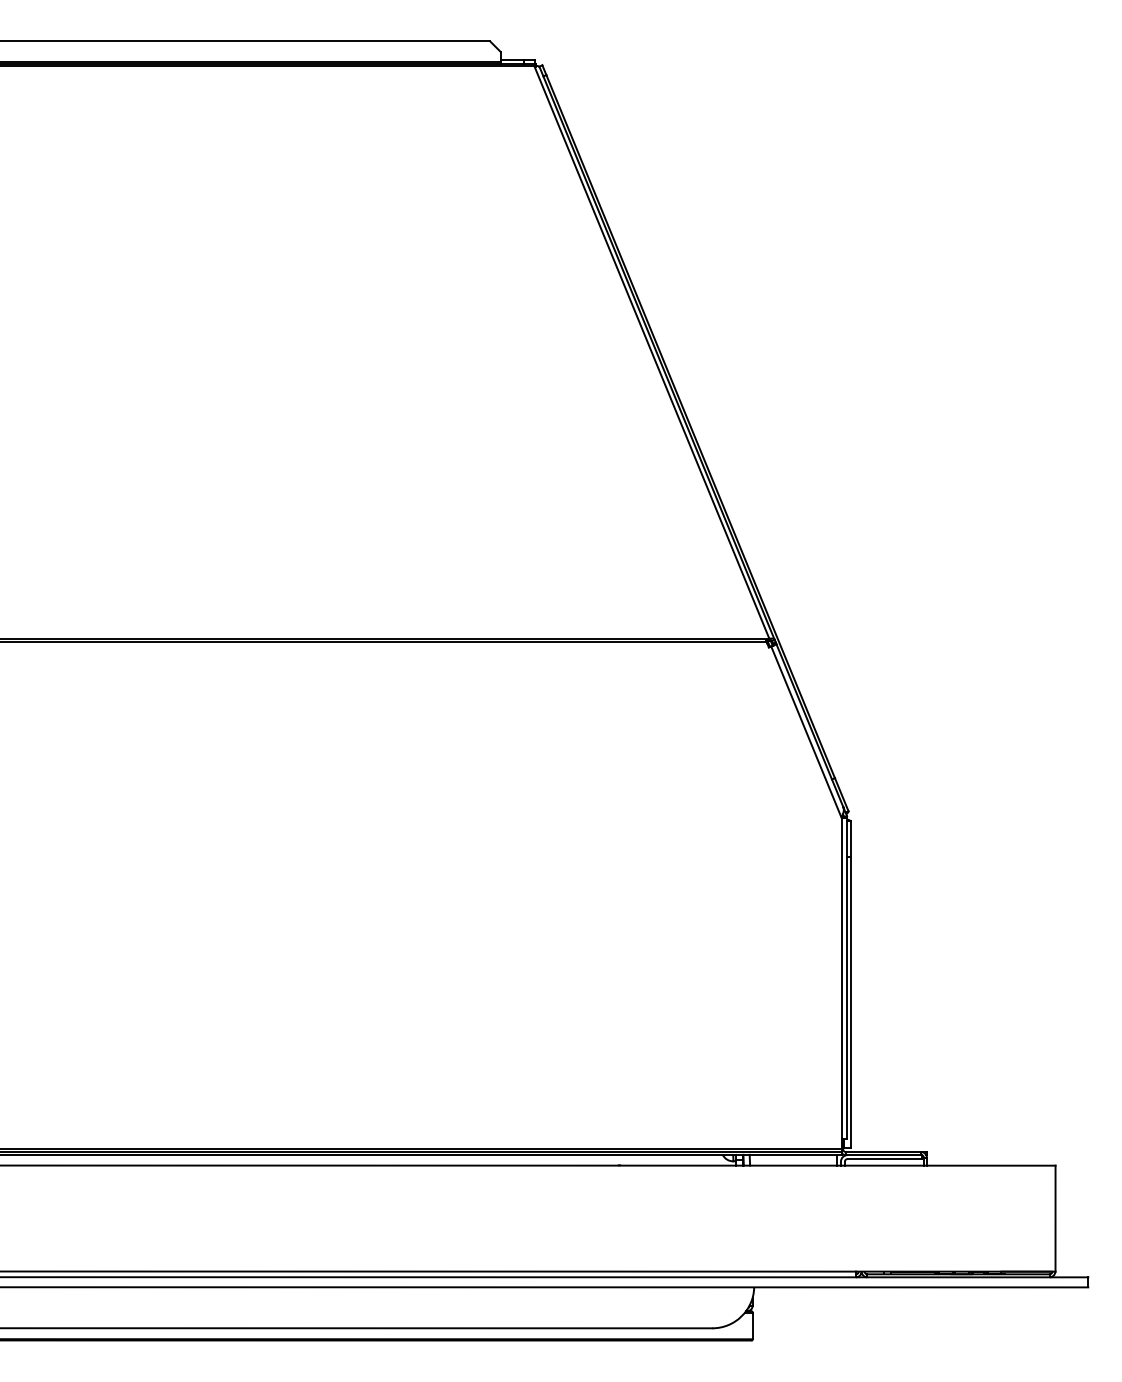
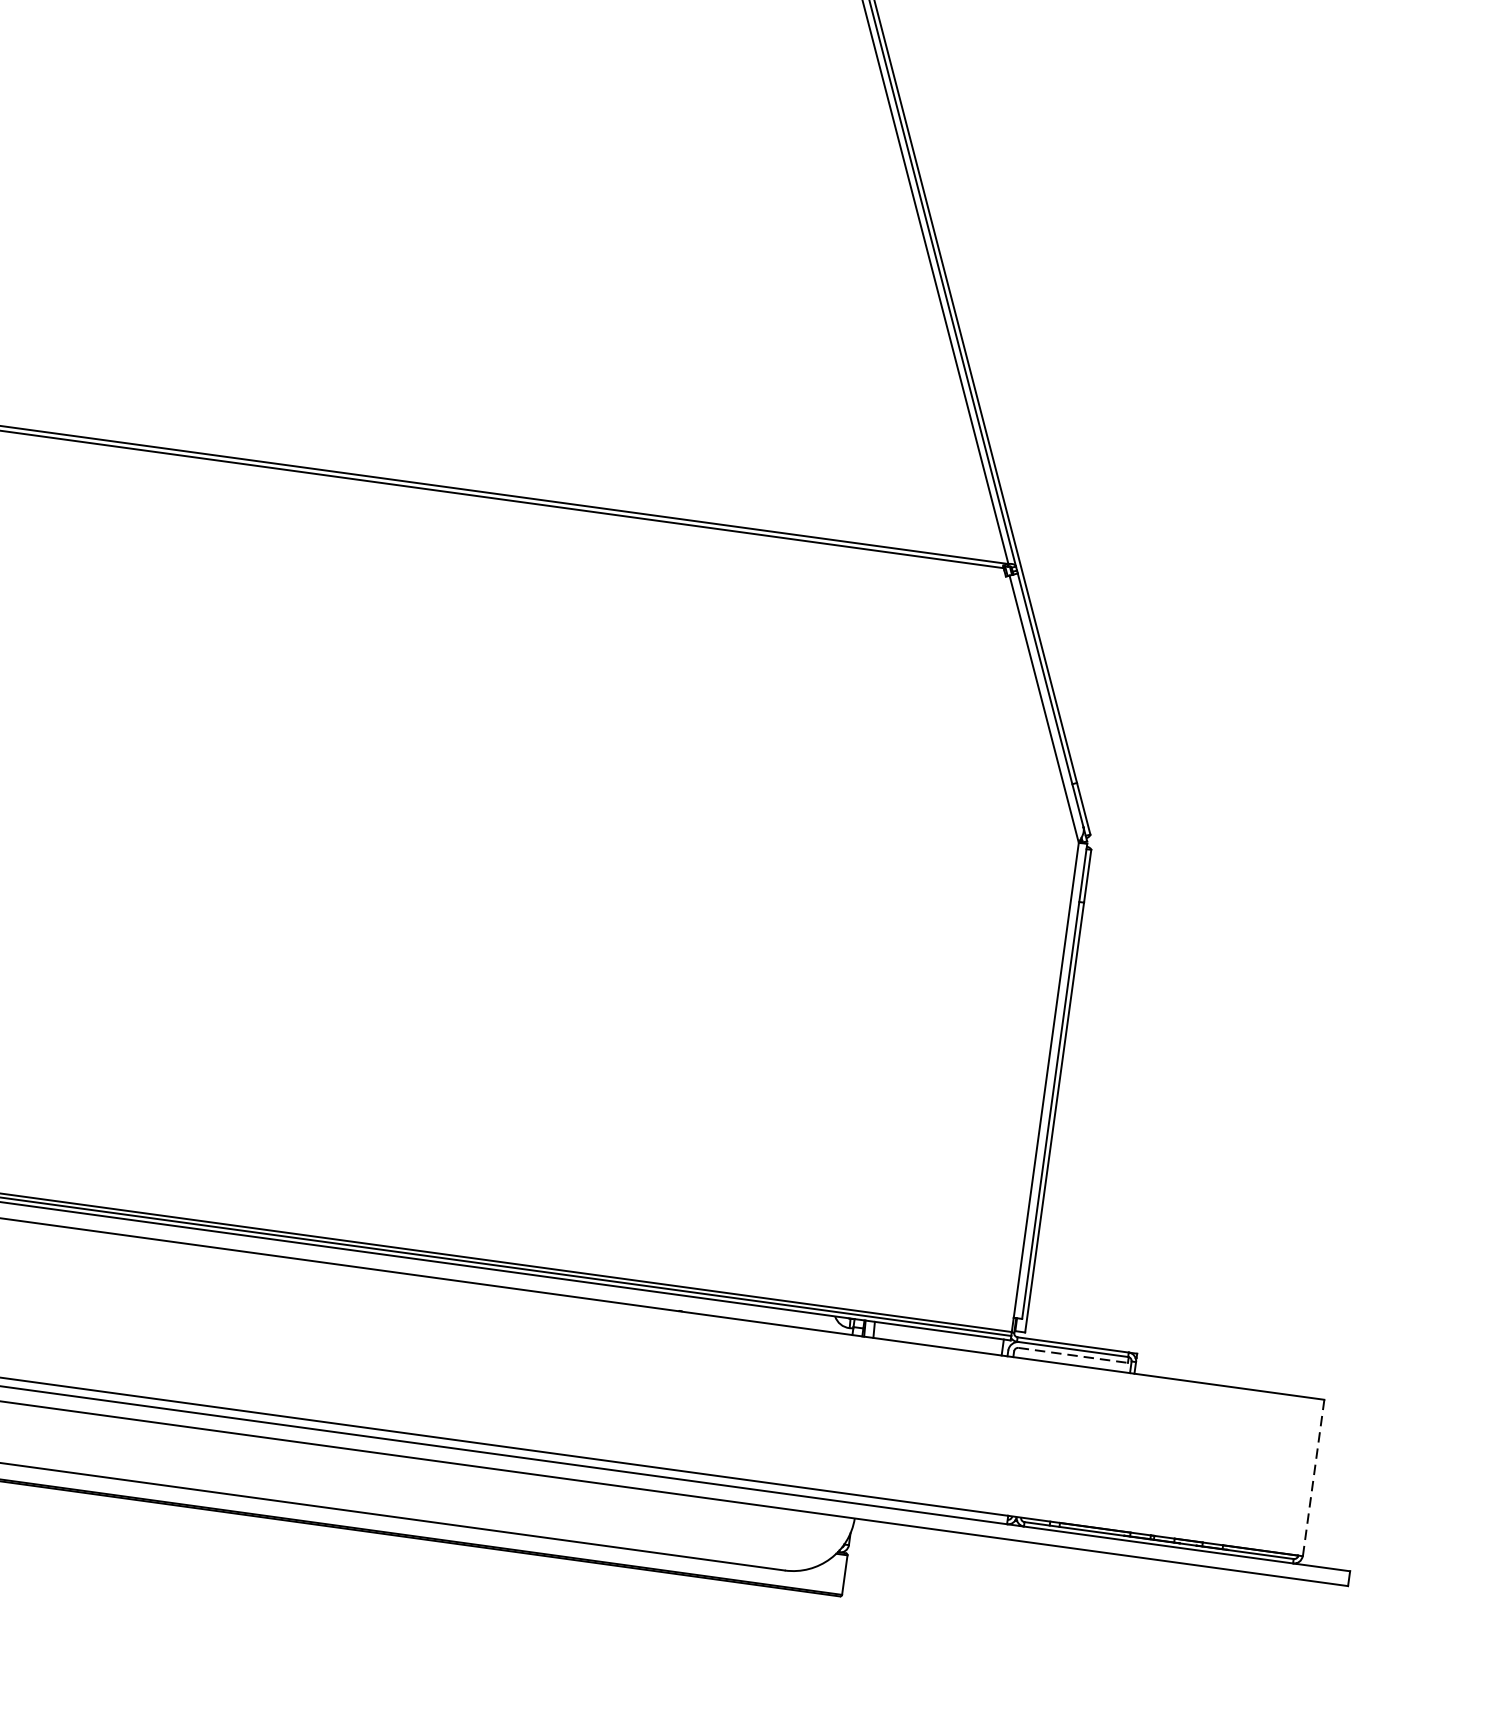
line: (885, 1159) -> (1074, 1356), solid -> dashed
line: (1055, 1218) -> (1313, 1477), solid -> dashed

